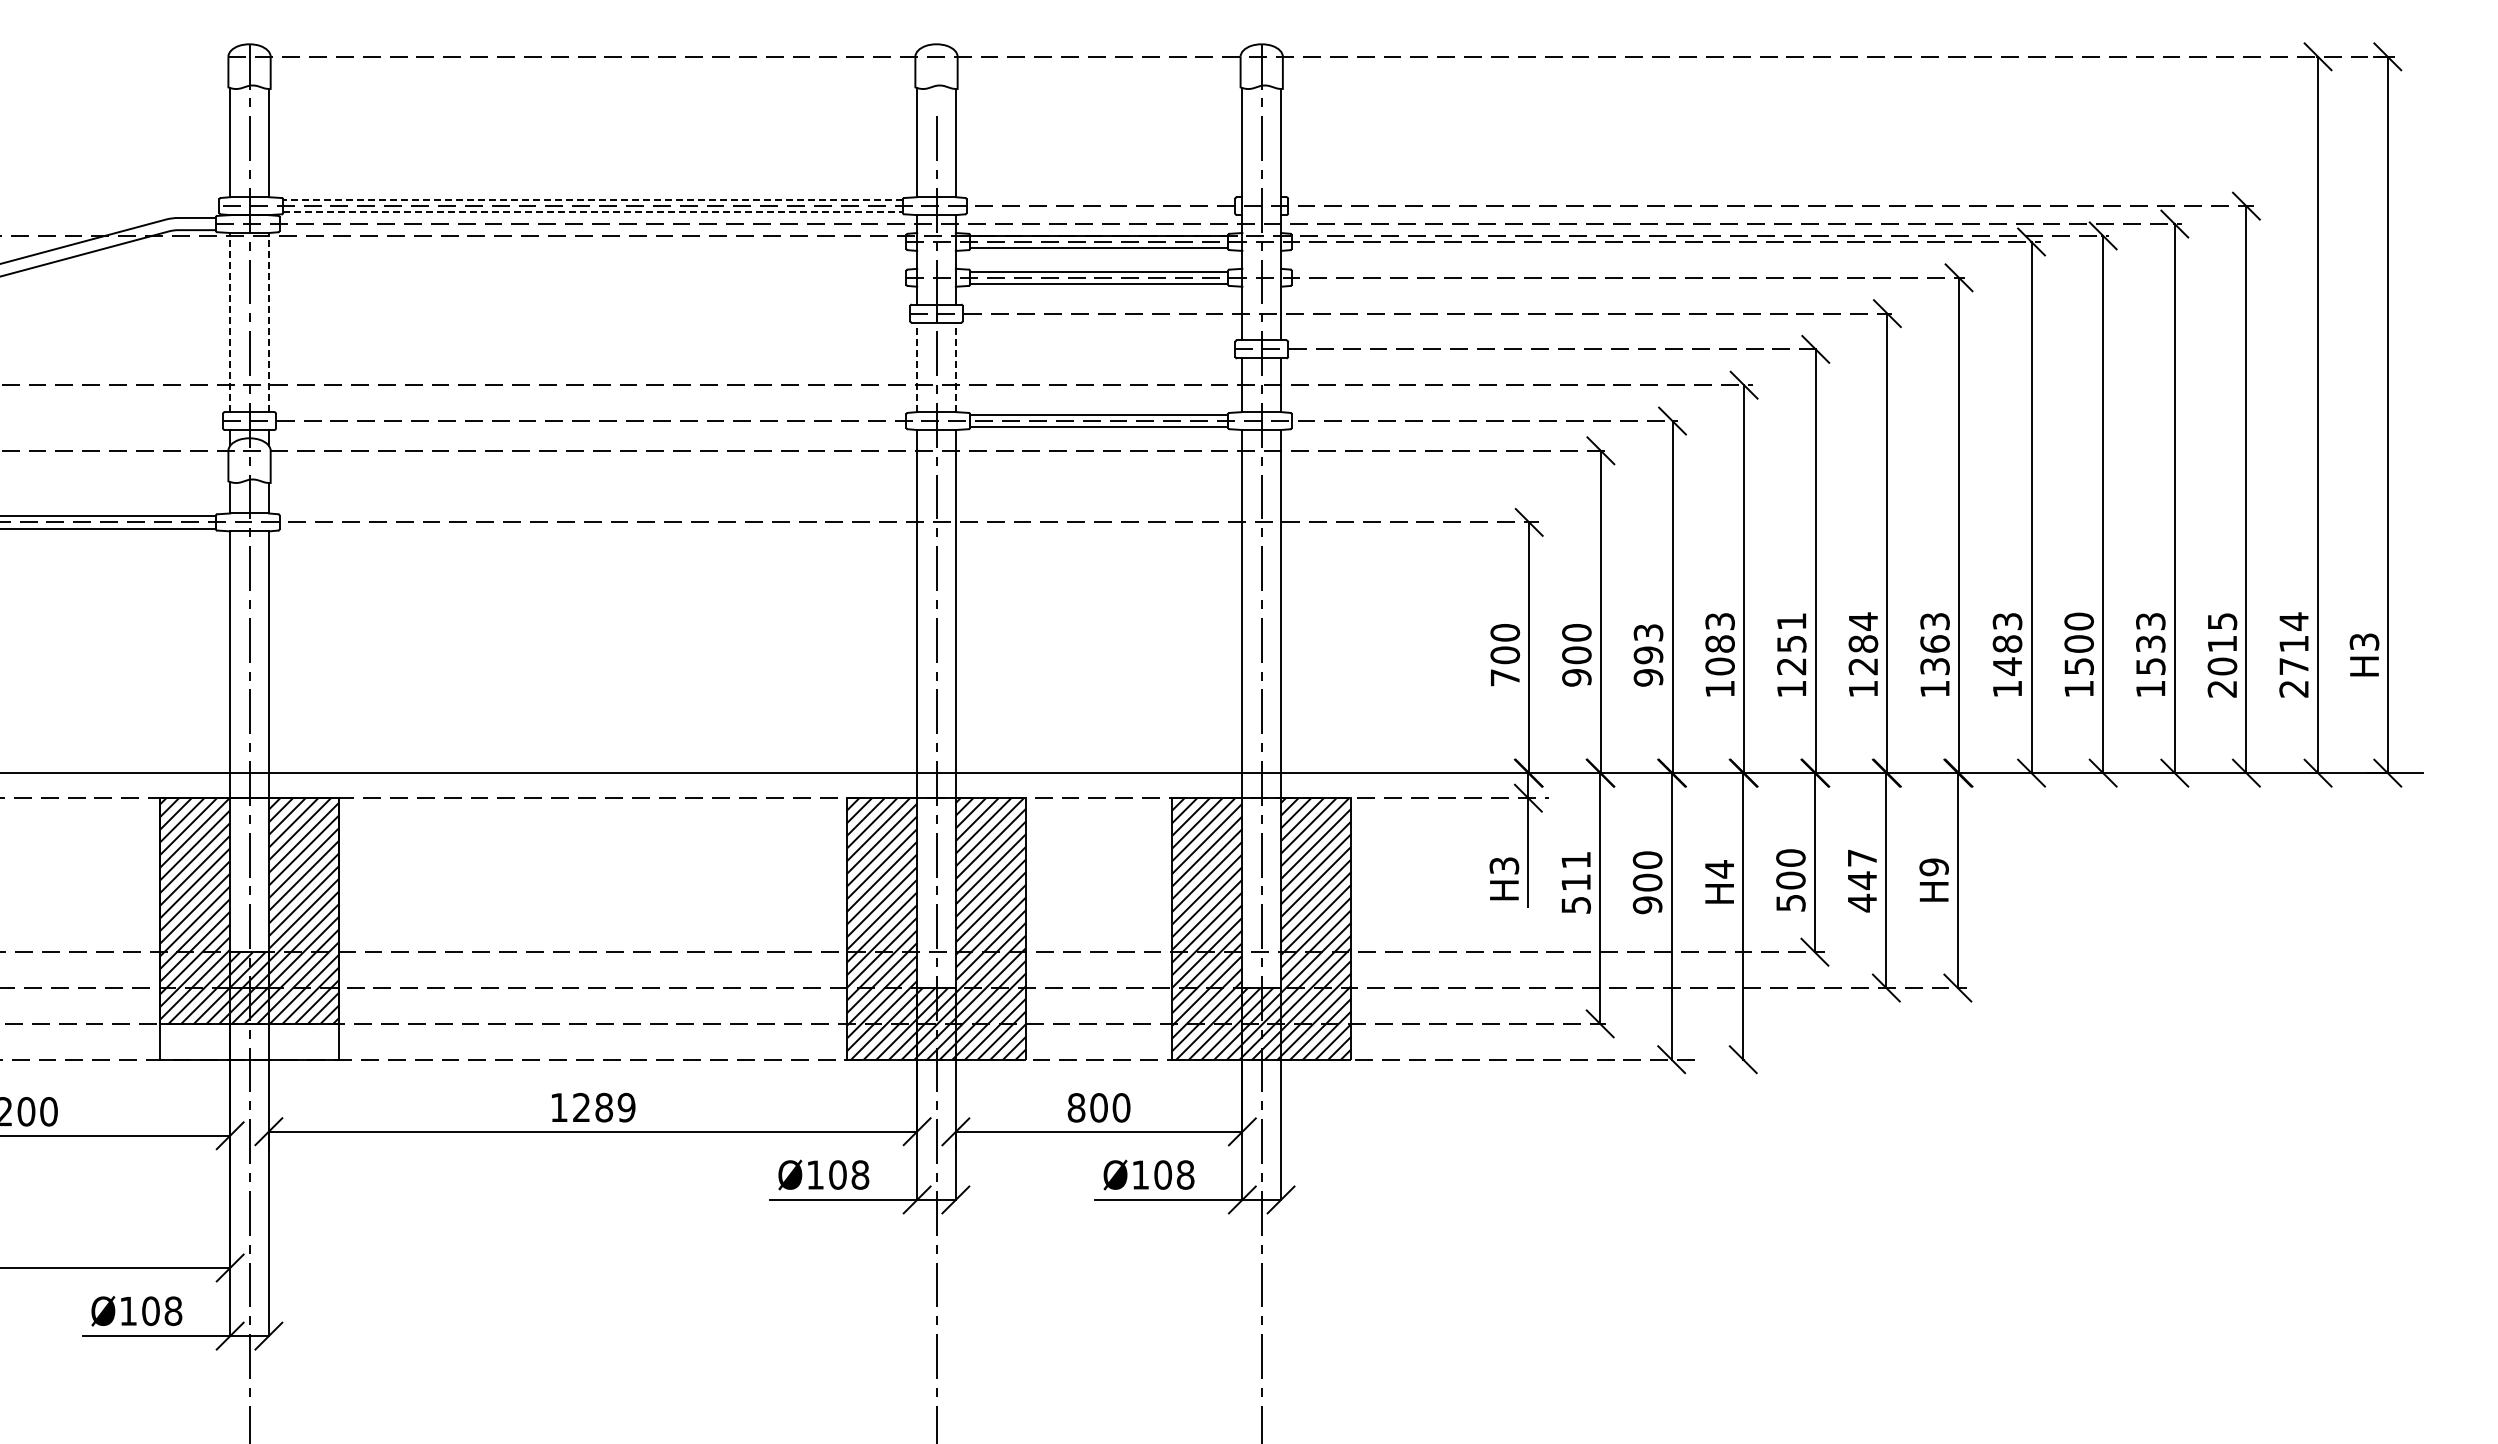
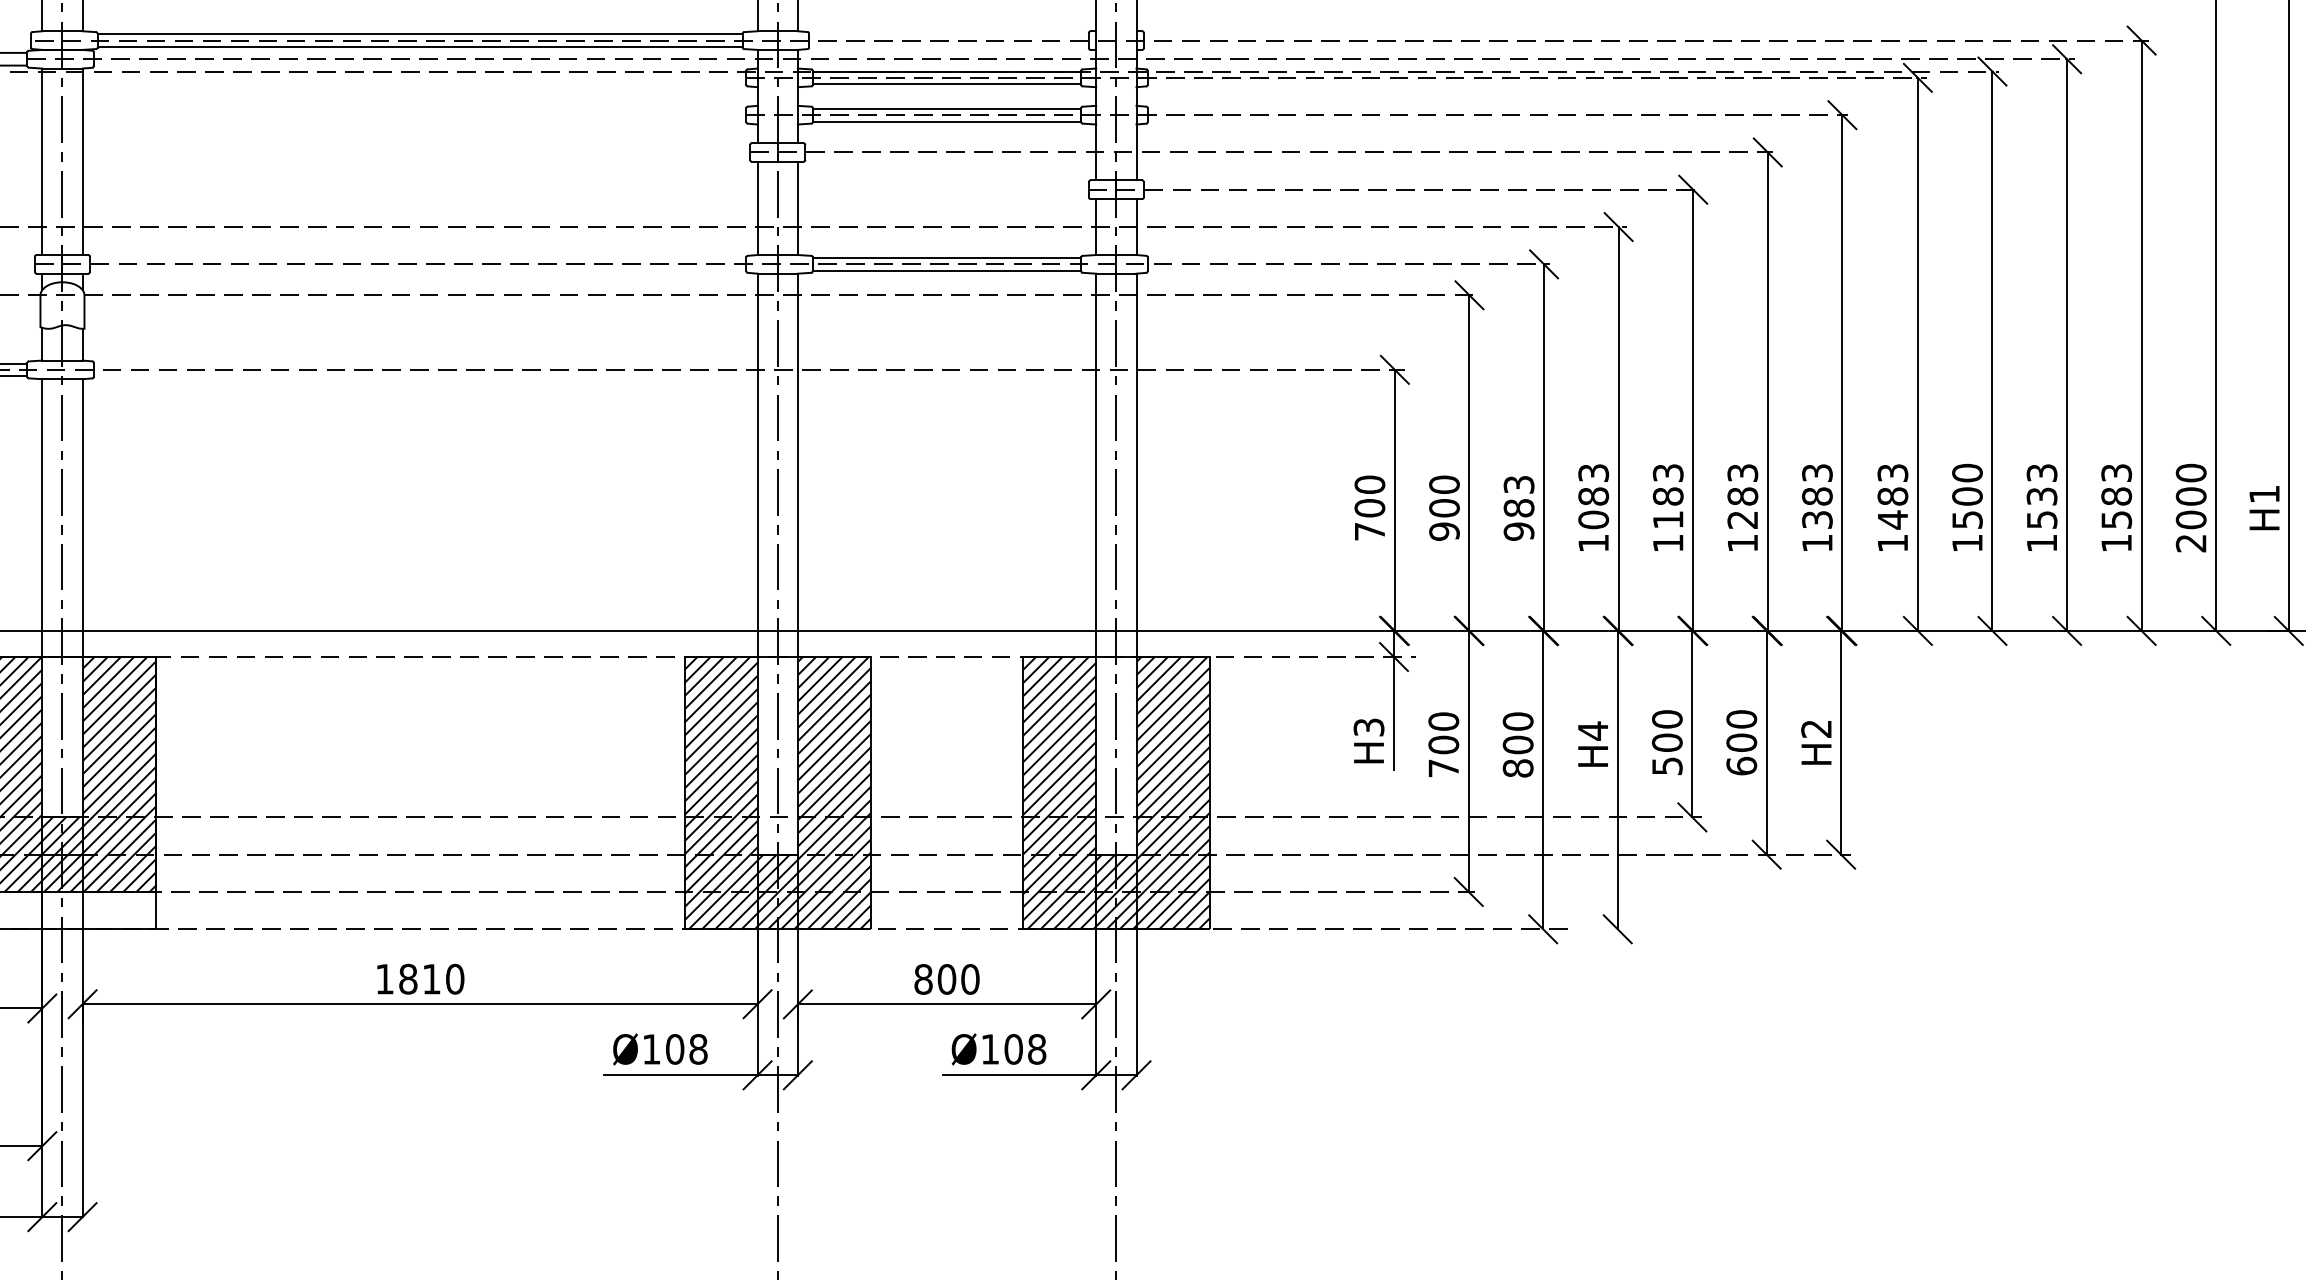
line: (593, 200) -> (420, 34), dashed -> solid
line: (593, 212) -> (420, 47), dashed -> solid
line: (230, 322) -> (42, 161), dashed -> solid
line: (268, 322) -> (82, 161), dashed -> solid
line: (917, 367) -> (757, 208), dashed -> solid
line: (955, 367) -> (797, 208), dashed -> solid
text: (1863, 621) -> (1742, 473), 1284 -> 1283
text: (2364, 641) -> (2264, 493), H3 -> H1
text: (1934, 643) -> (1816, 495), 1363 -> 1383
text: (2293, 643) -> (2190, 495), 2714 -> 2000
text: (1791, 644) -> (1667, 496), 1251 -> 1183
text: (1648, 655) -> (1519, 508), 993 -> 983
text: (2222, 655) -> (2116, 508), 2015 -> 1583
text: (1933, 867) -> (1815, 729), H9 -> H2
text: (1862, 880) -> (1741, 742), 447 -> 600
text: (1575, 882) -> (1443, 744), 511 -> 700
text: (1647, 905) -> (1518, 768), 900 -> 800
text: (604, 1107) -> (432, 979), 1289 -> 1810

